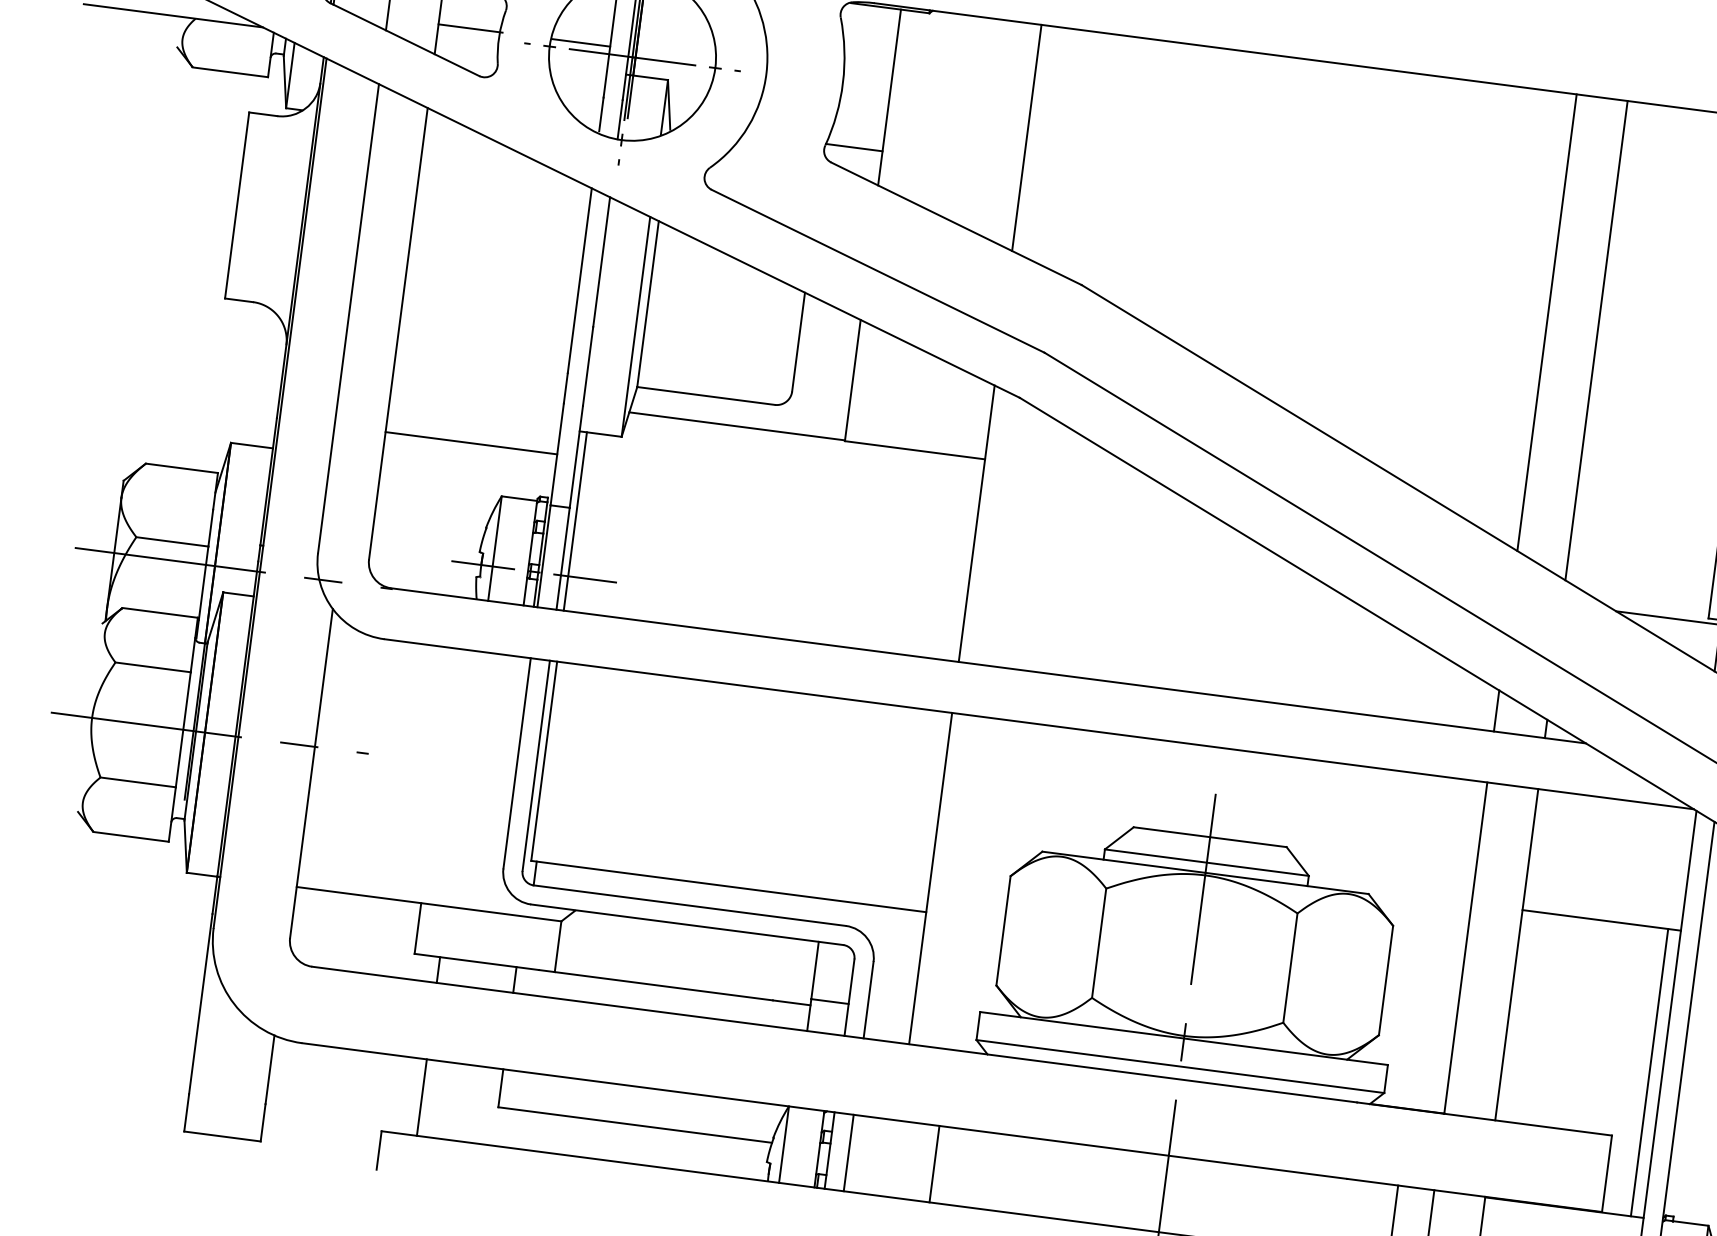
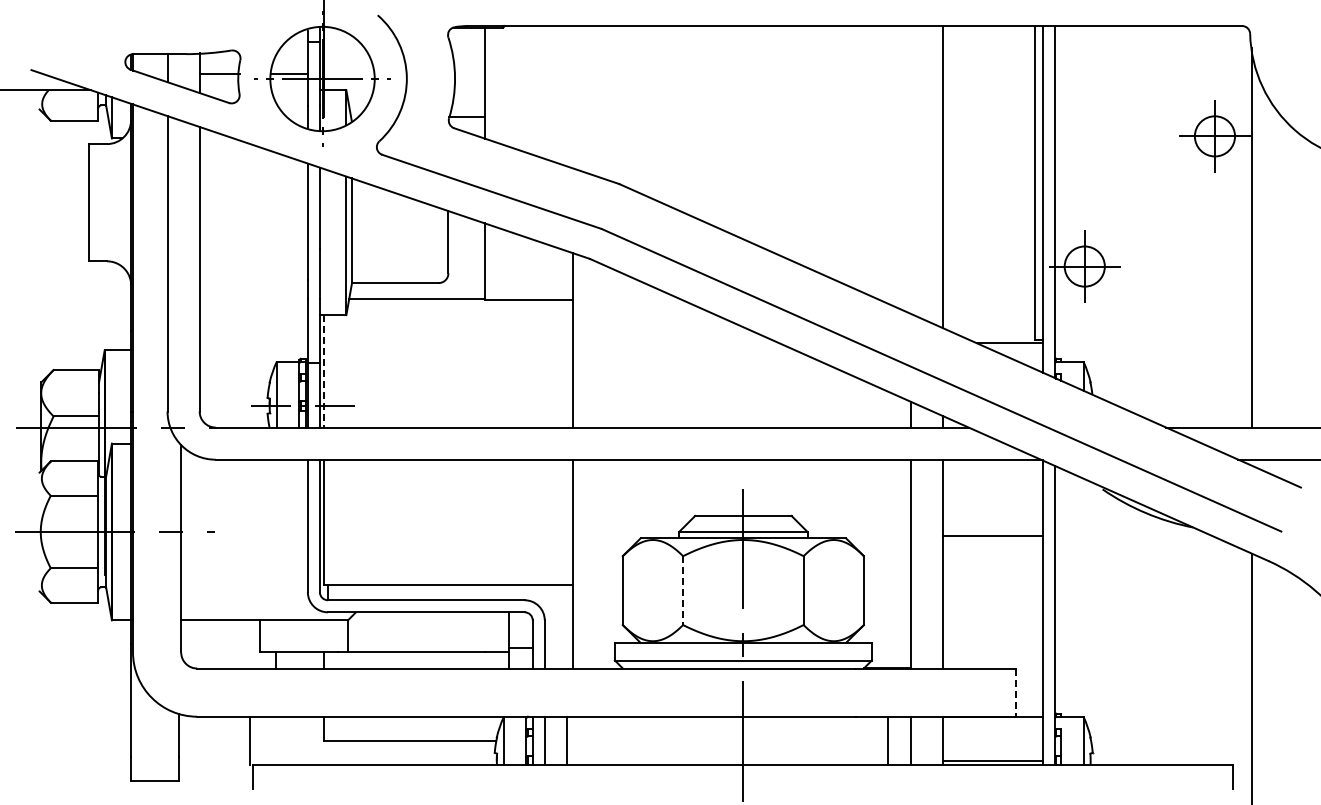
line: (1026, 138) -> (573, 97), removed
line: (1546, 321) -> (910, 169), removed
line: (470, 443) -> (253, 331), removed
line: (575, 521) -> (324, 371), solid -> dashed
line: (1099, 944) -> (683, 591), solid -> dashed
line: (1649, 1072) -> (1034, 626), removed
line: (421, 1097) -> (249, 740), moved
line: (934, 1163) -> (566, 740), moved
line: (1606, 1175) -> (1016, 693), solid -> dashed

